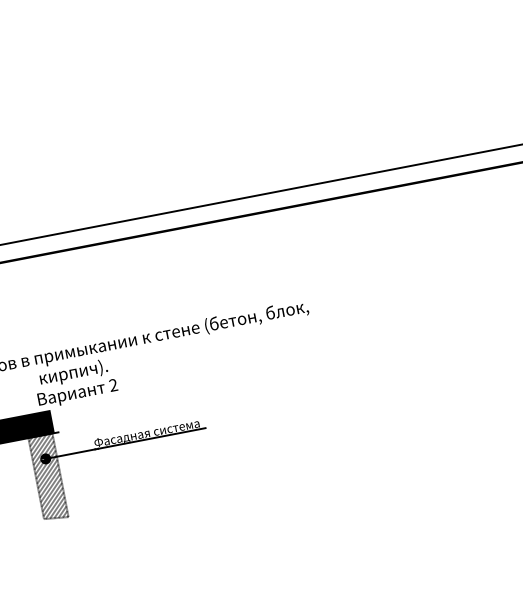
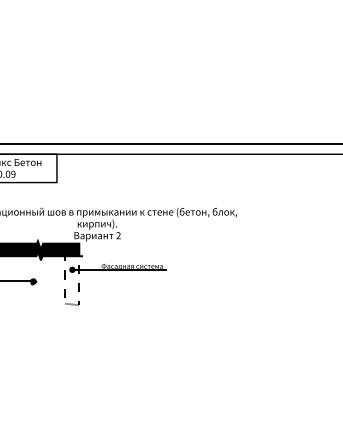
hatch: (47, 477) -> (71, 280), removed

